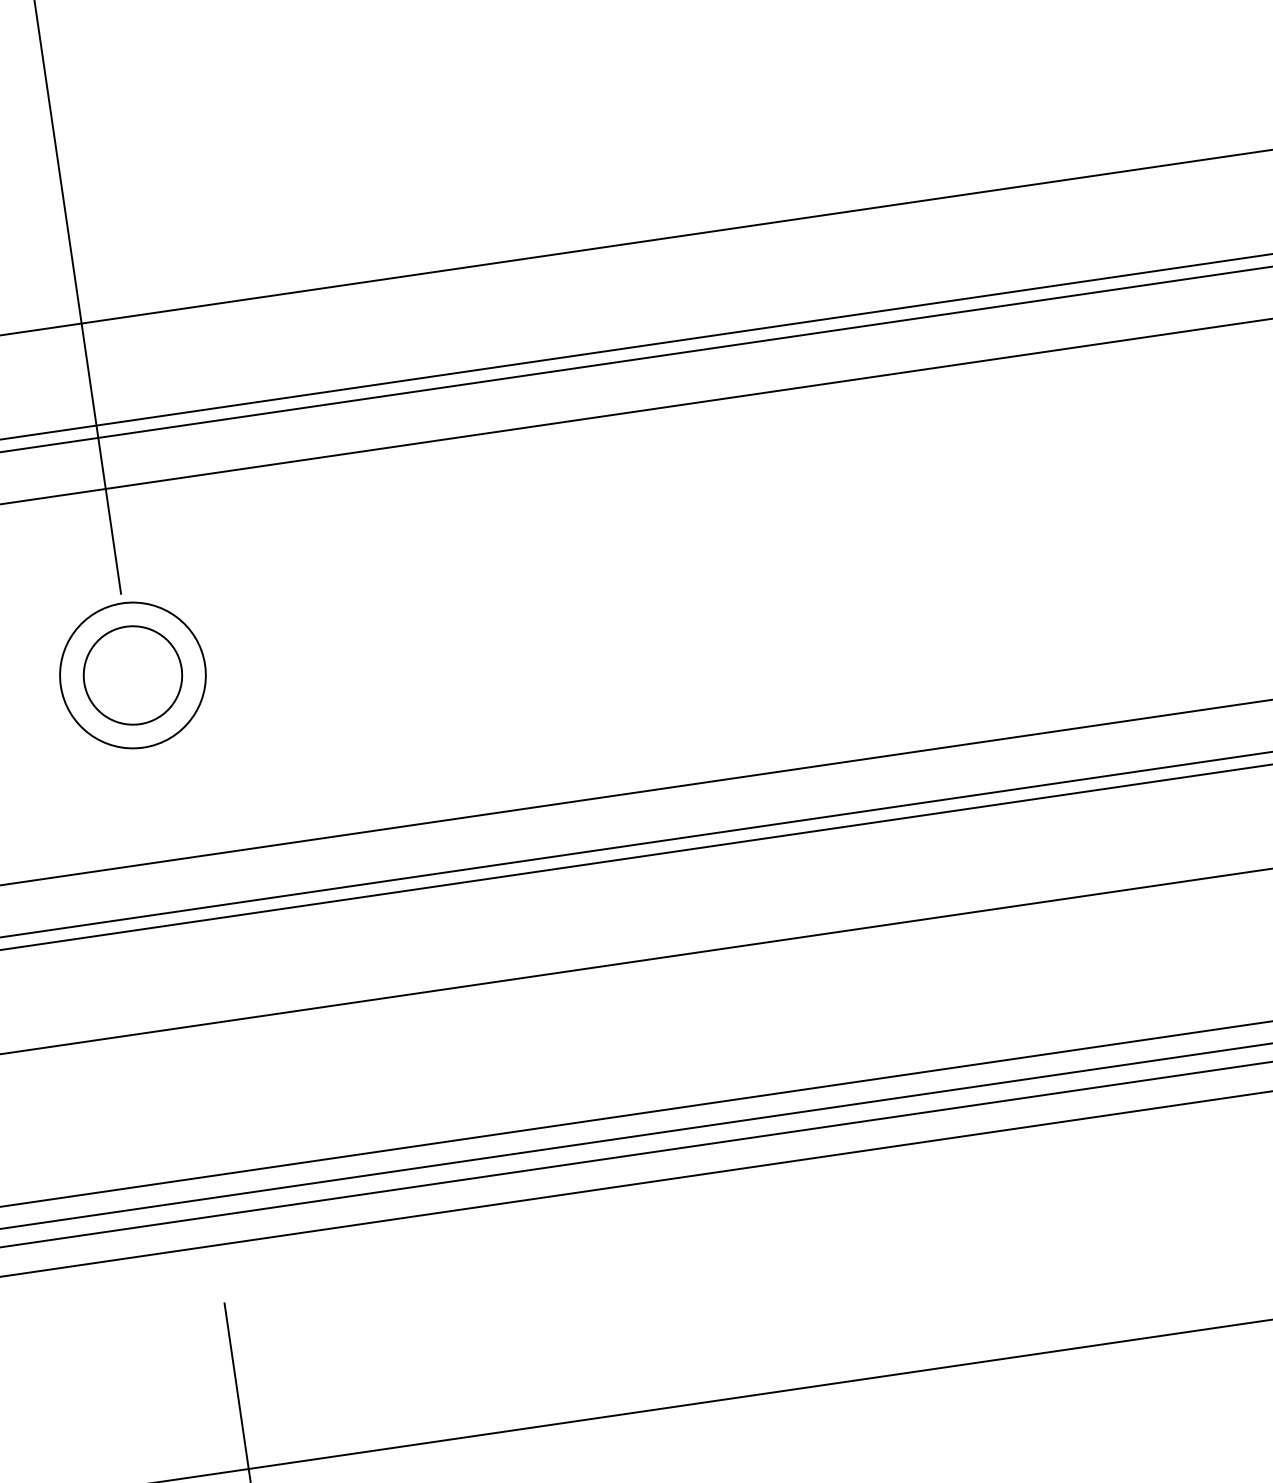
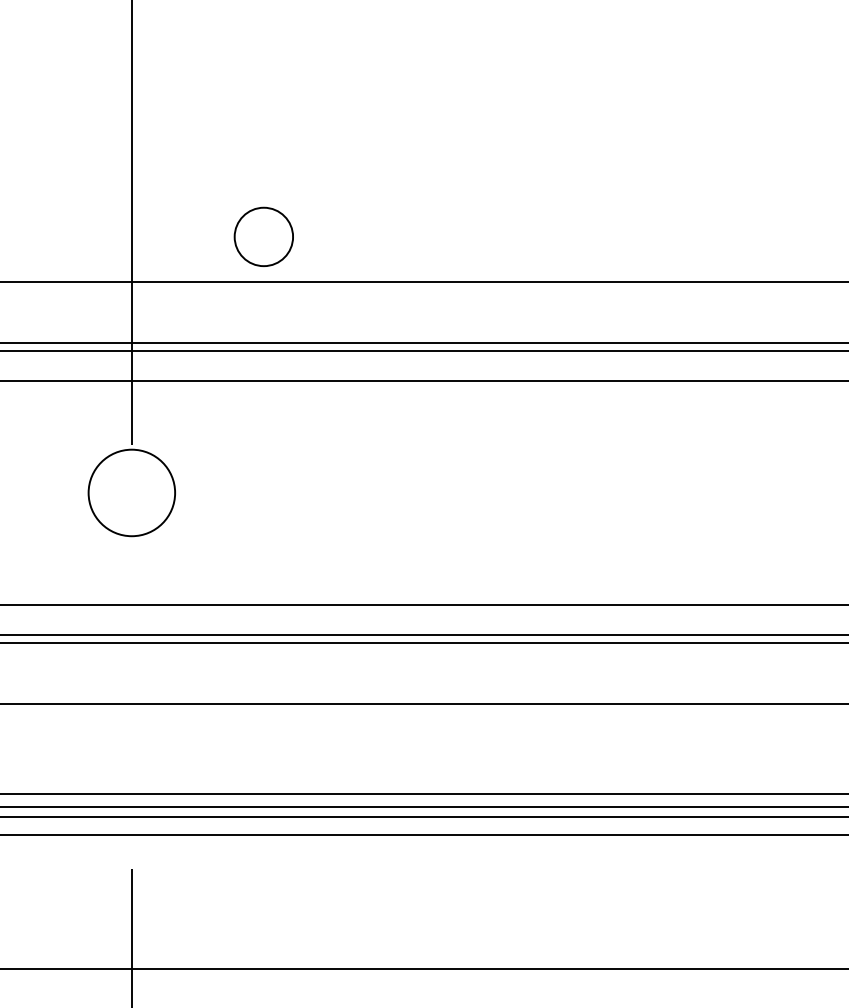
circle: (132, 674) -> (263, 236), moved

